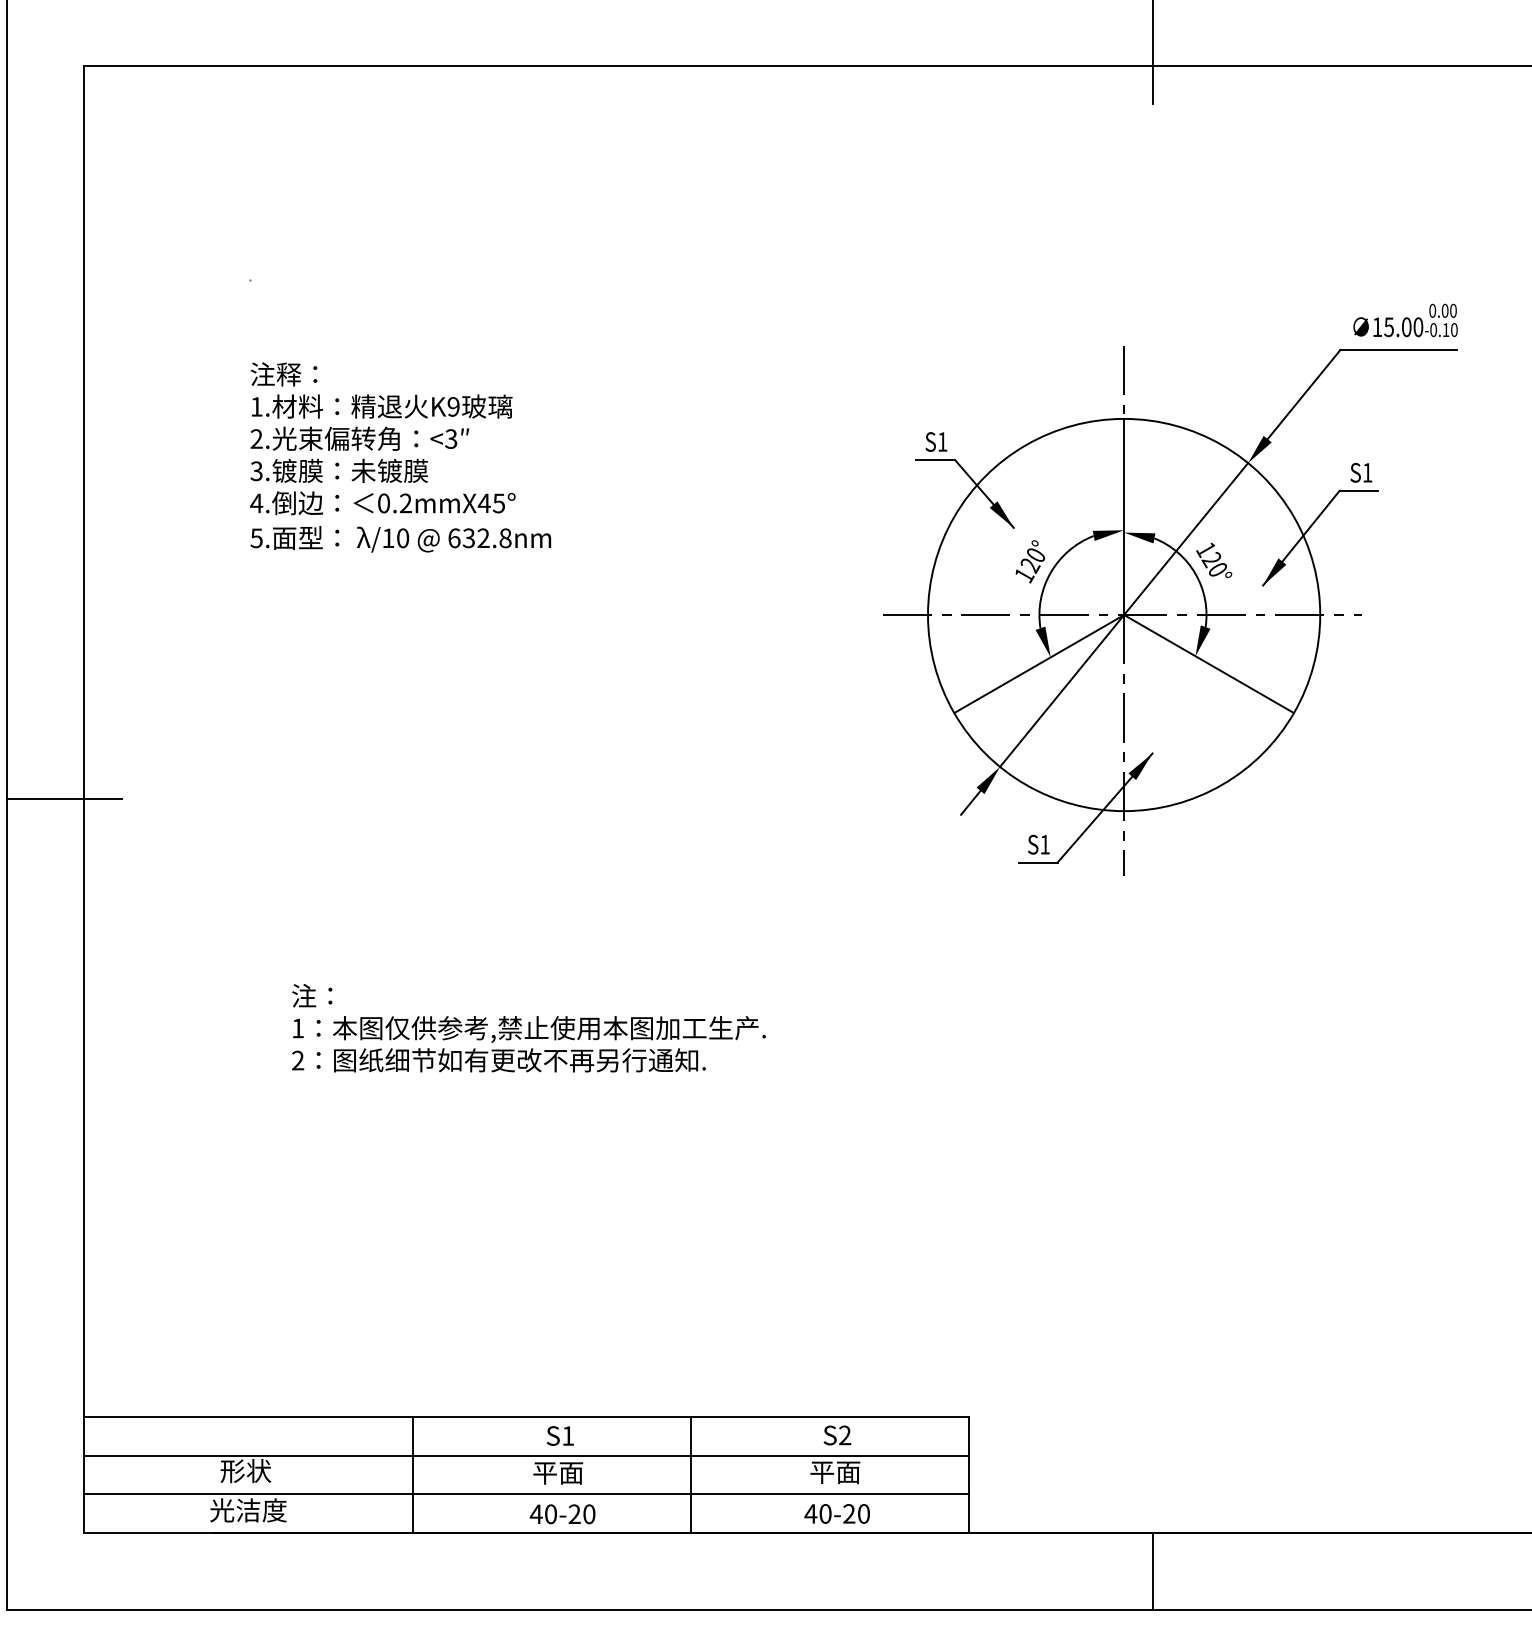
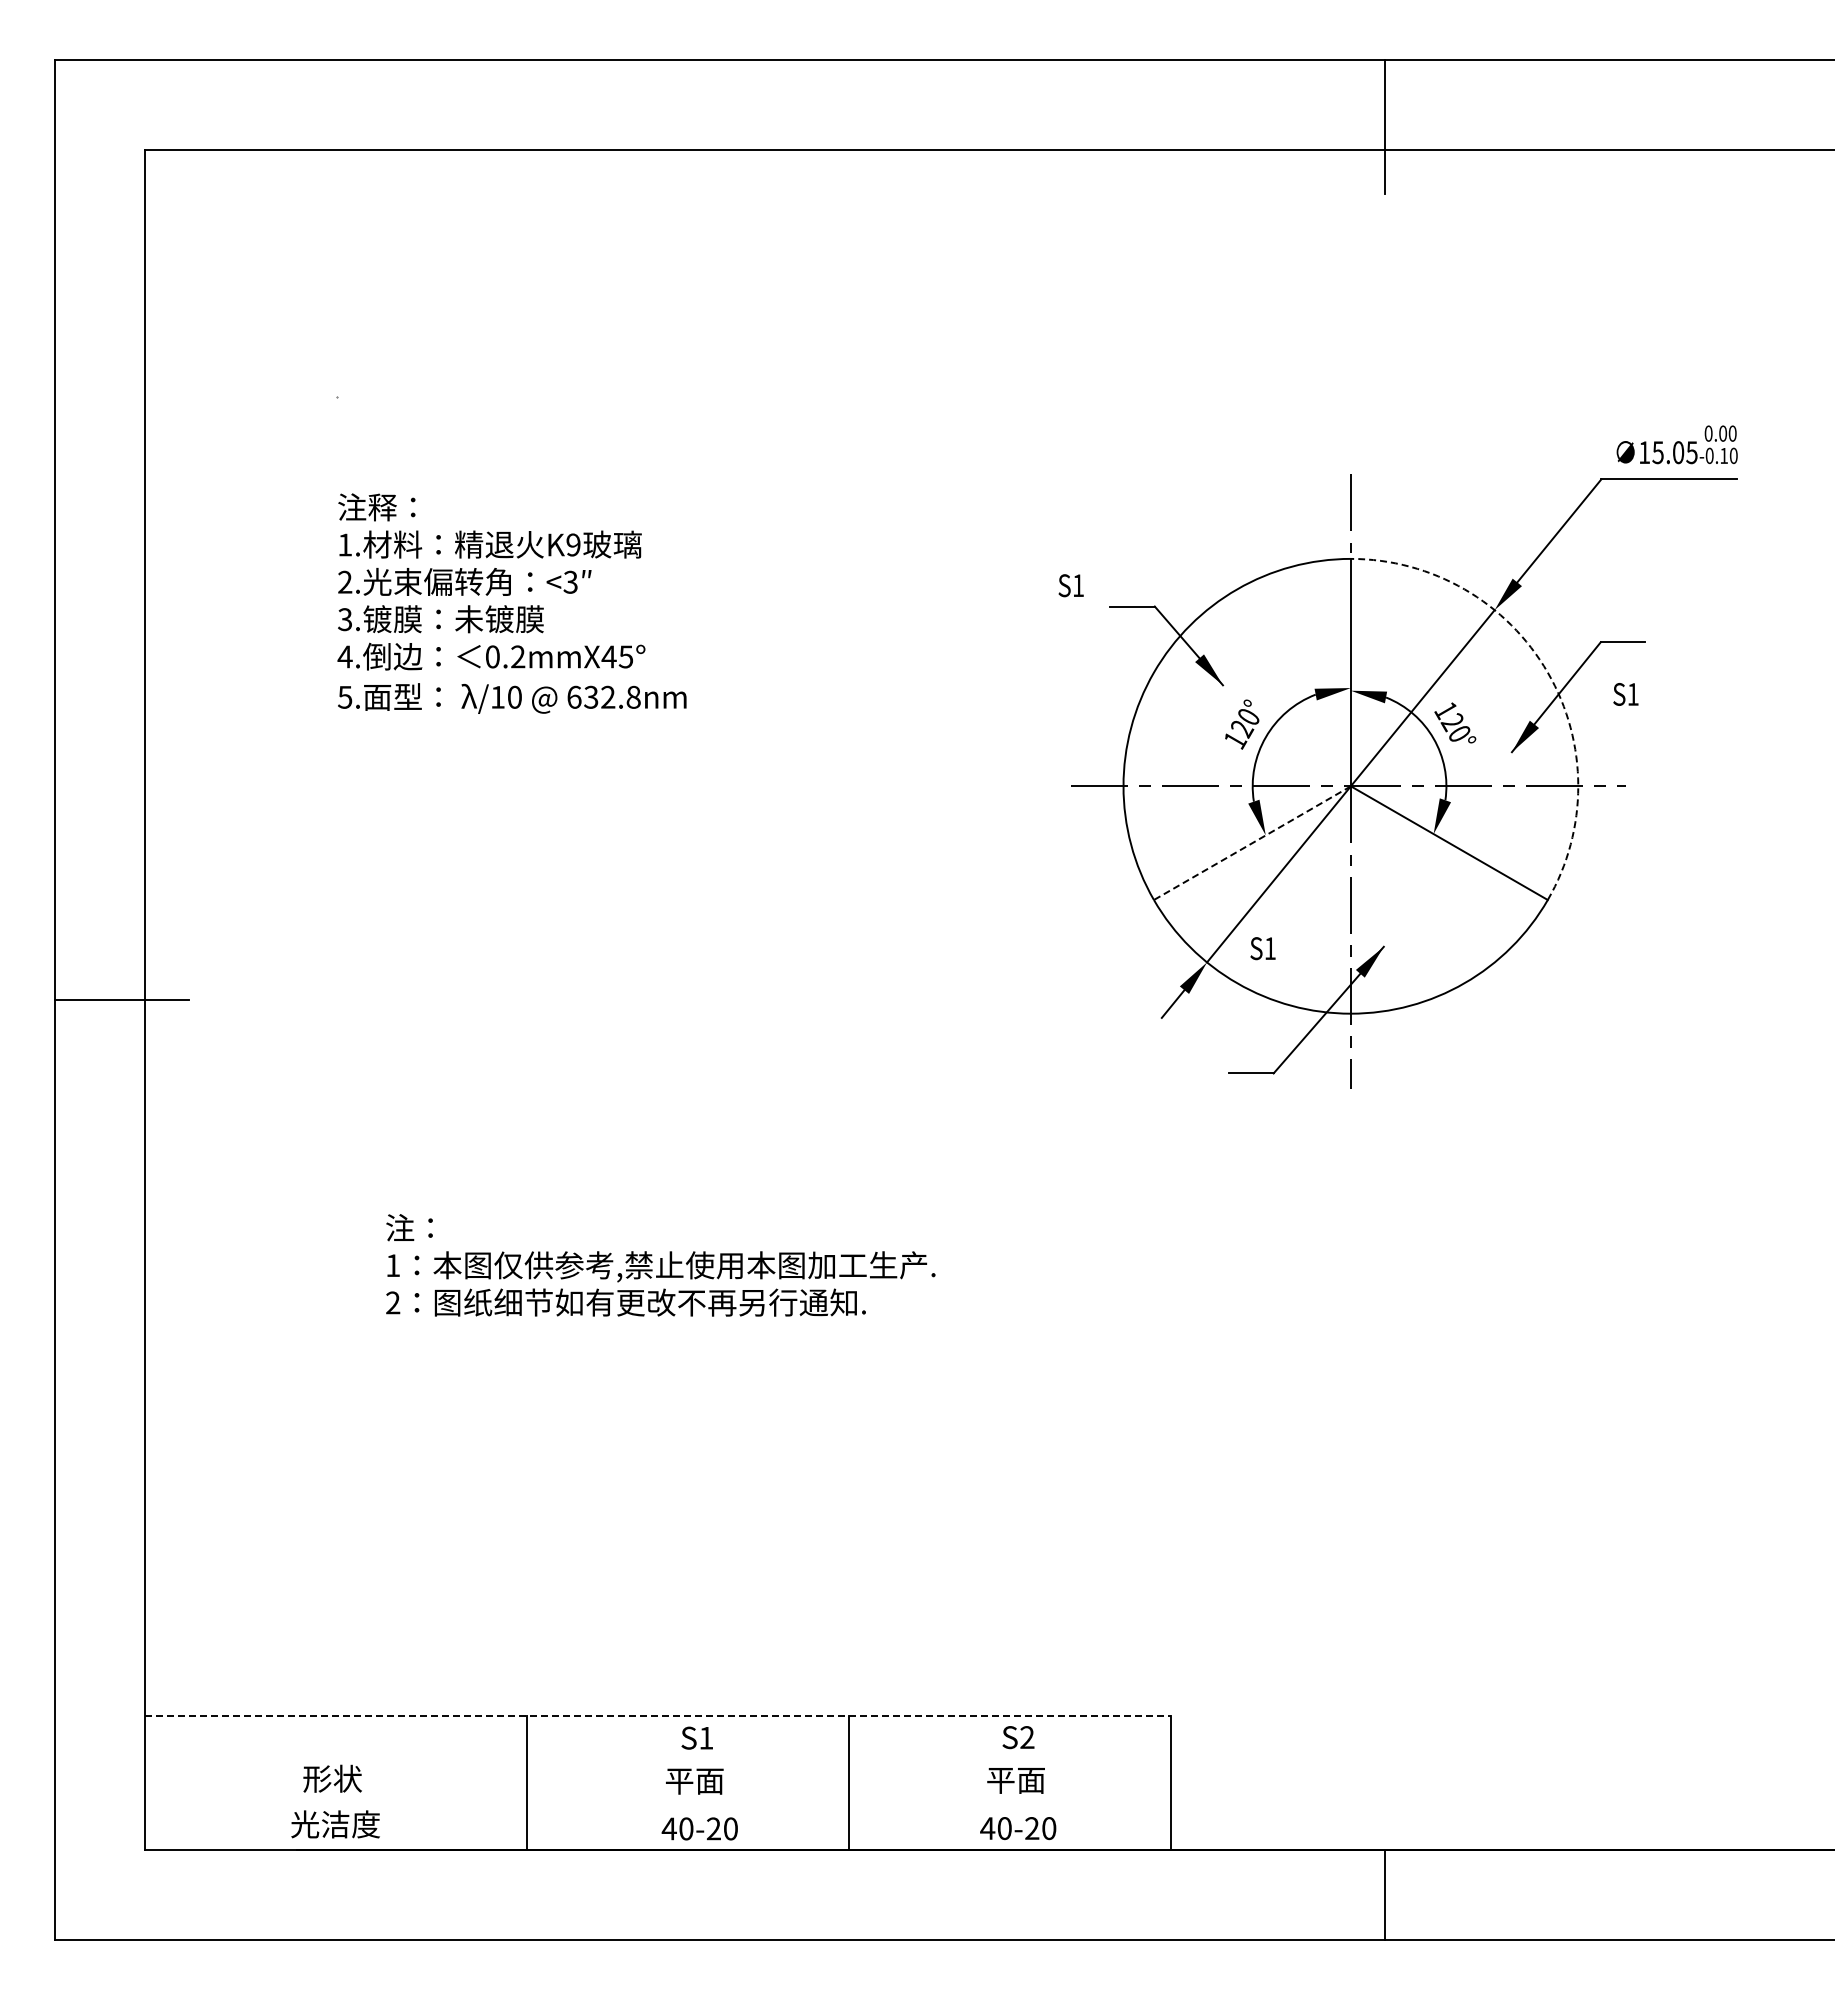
text: (1417, 327) -> (1691, 452), 15.00 -> 15.05
text: (935, 441) -> (1070, 585), moved
text: (1360, 472) -> (1625, 694), moved
arc: (1293, 516) -> (1547, 672), solid -> dashed
line: (1039, 664) -> (1252, 843), solid -> dashed
text: (1038, 844) -> (1262, 948), moved
line: (526, 1417) -> (658, 1716), solid -> dashed
line: (526, 1455) -> (657, 1760), removed
line: (526, 1494) -> (657, 1805), removed

